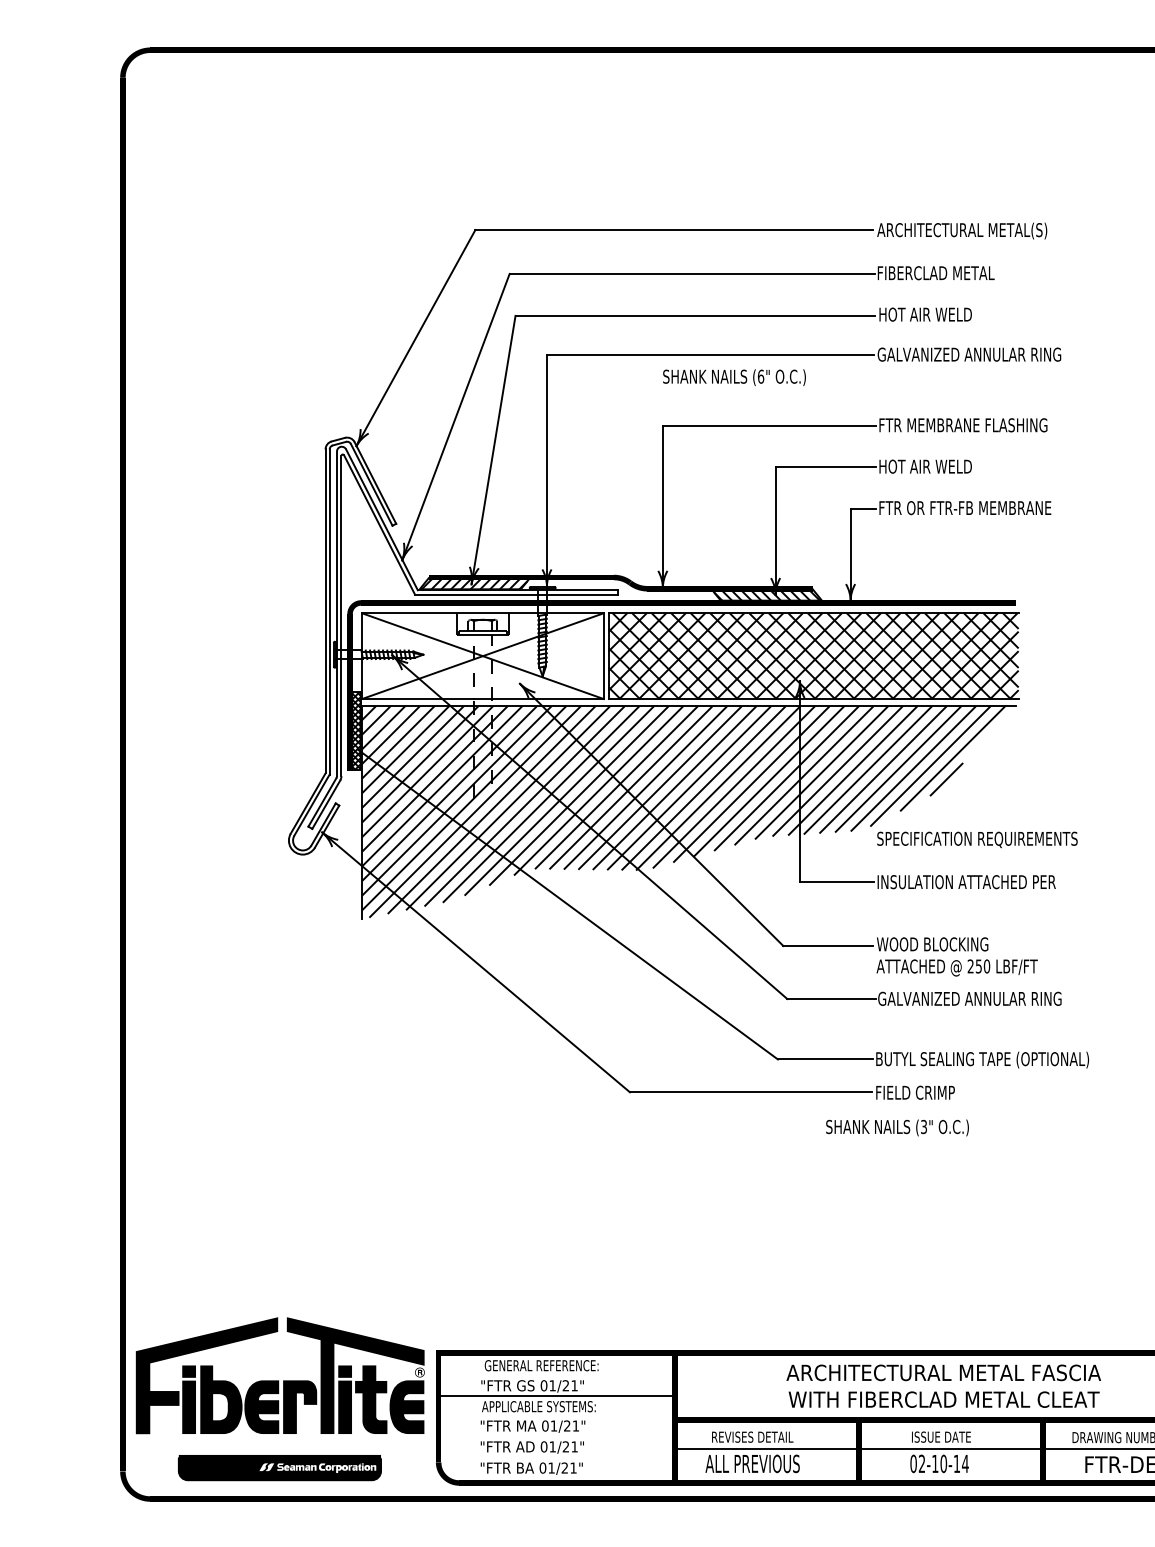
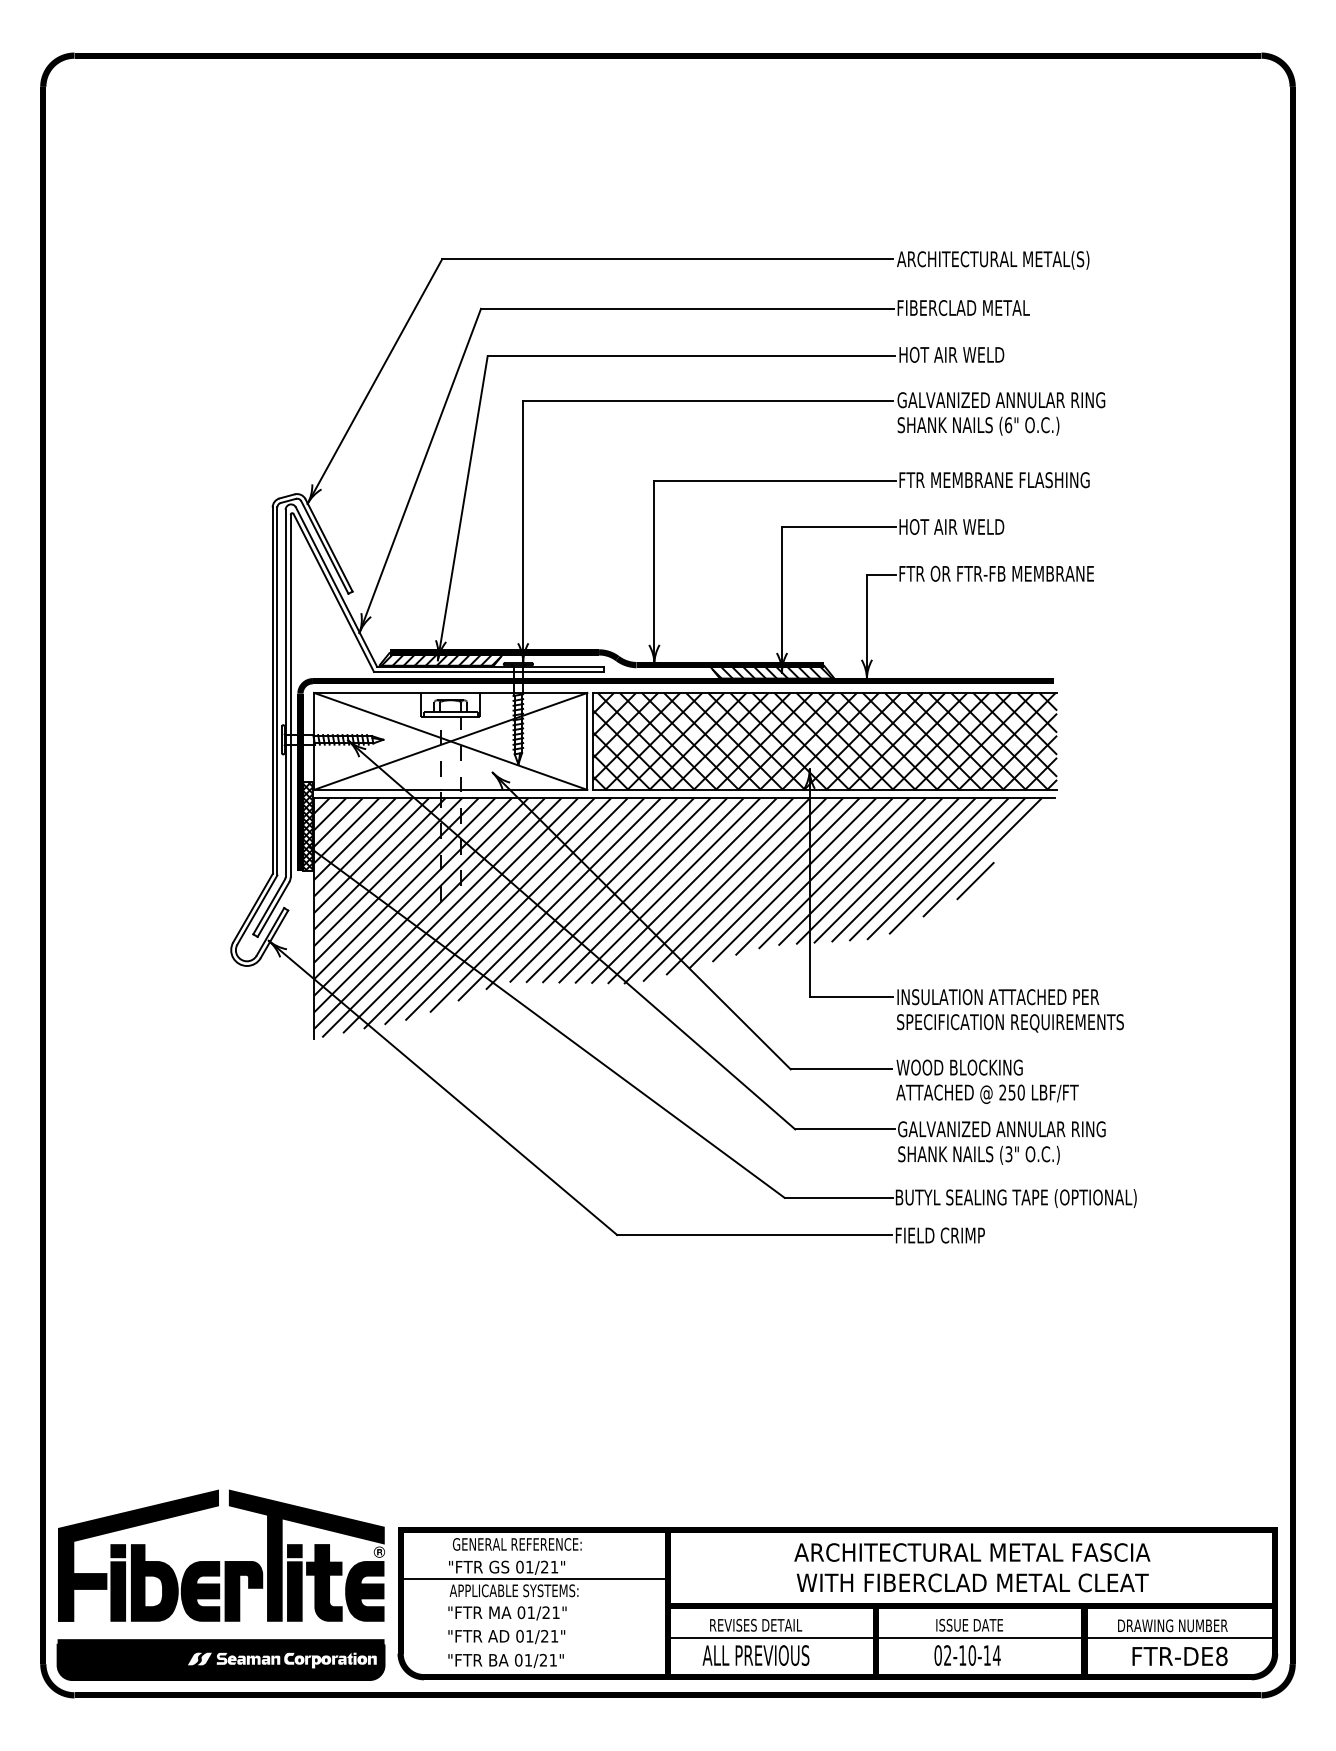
text: (734, 377) -> (978, 425), moved
text: (977, 840) -> (1010, 1023), moved
text: (897, 1127) -> (978, 1154), moved
part: (279, 1467) -> (220, 1659), size x1.43

